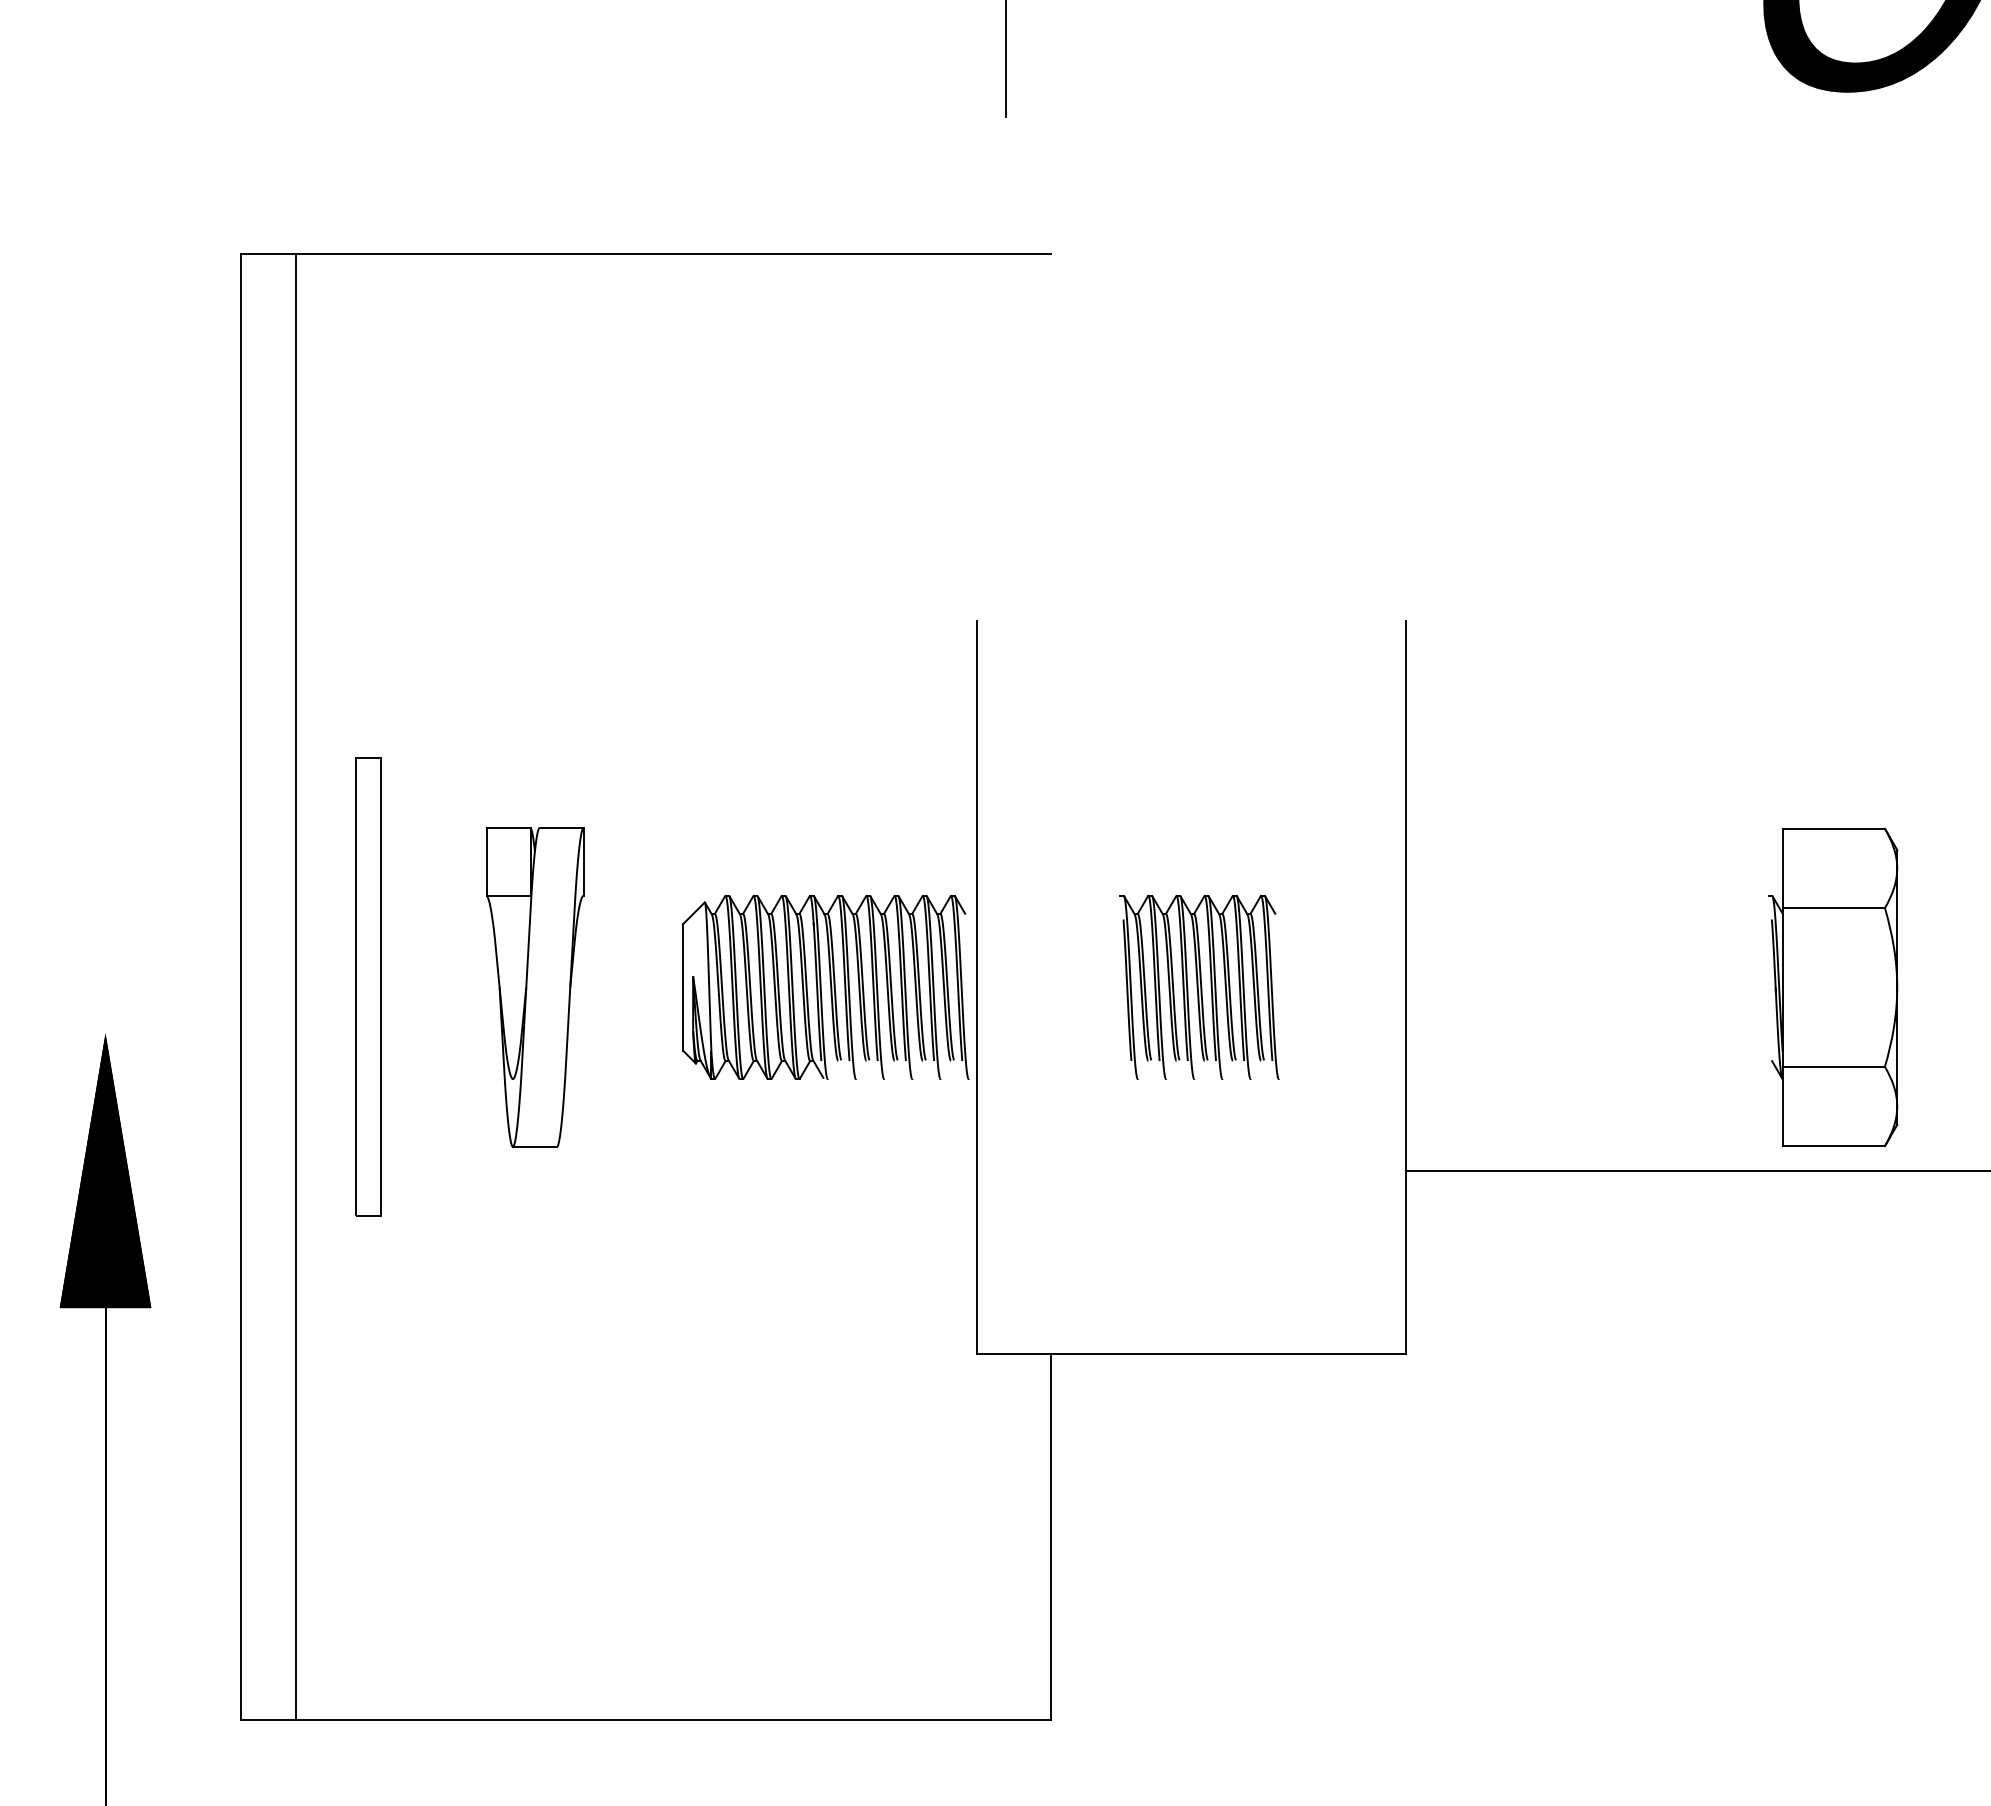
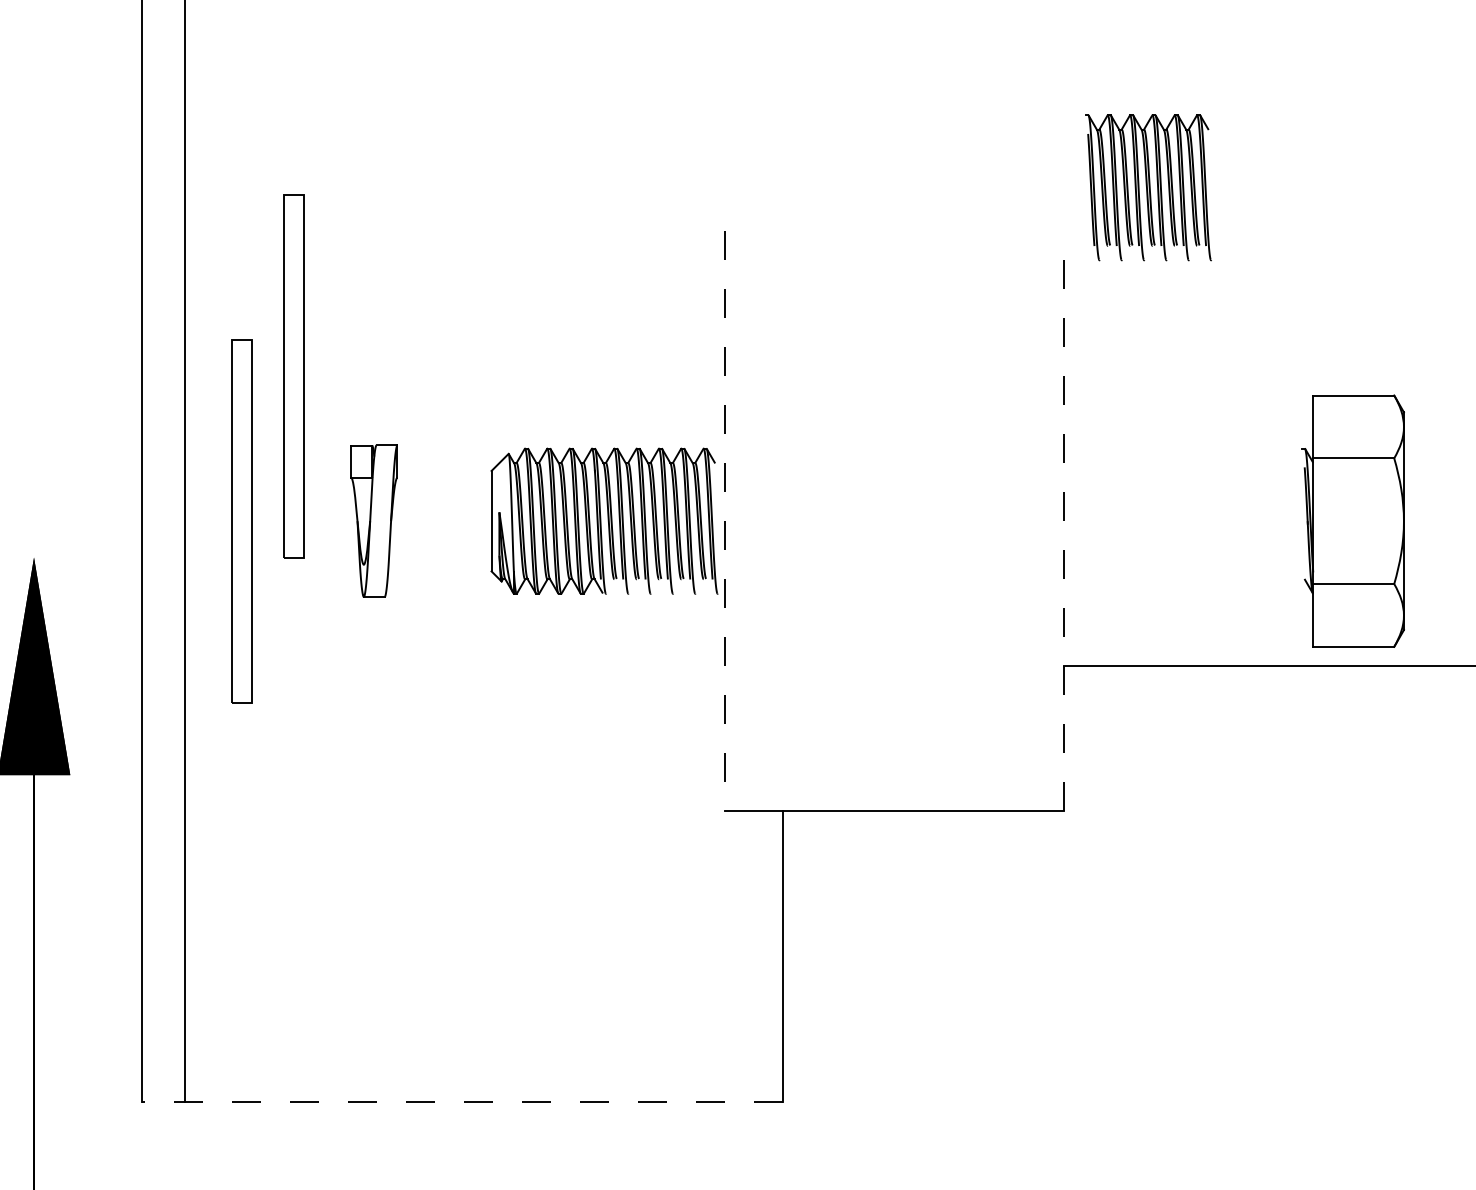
part: (433, 803) -> (293, 375), added
part: (1199, 986) -> (1148, 187), moved
line: (1405, 986) -> (1063, 520), solid -> dashed
part: (535, 987) -> (374, 521), size x0.6
line: (977, 987) -> (724, 521), solid -> dashed
part: (1833, 987) -> (1353, 521), moved
line: (645, 1720) -> (461, 1101), solid -> dashed

